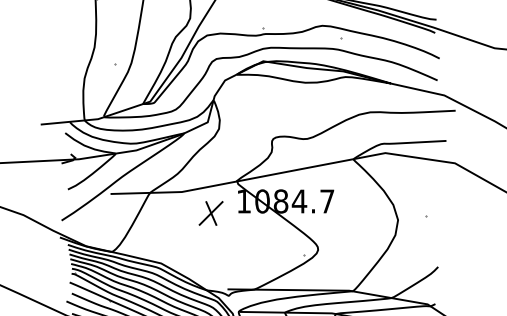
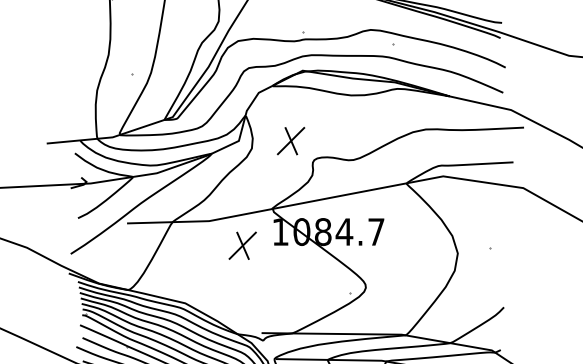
part: (252, 122) -> (290, 141), added

